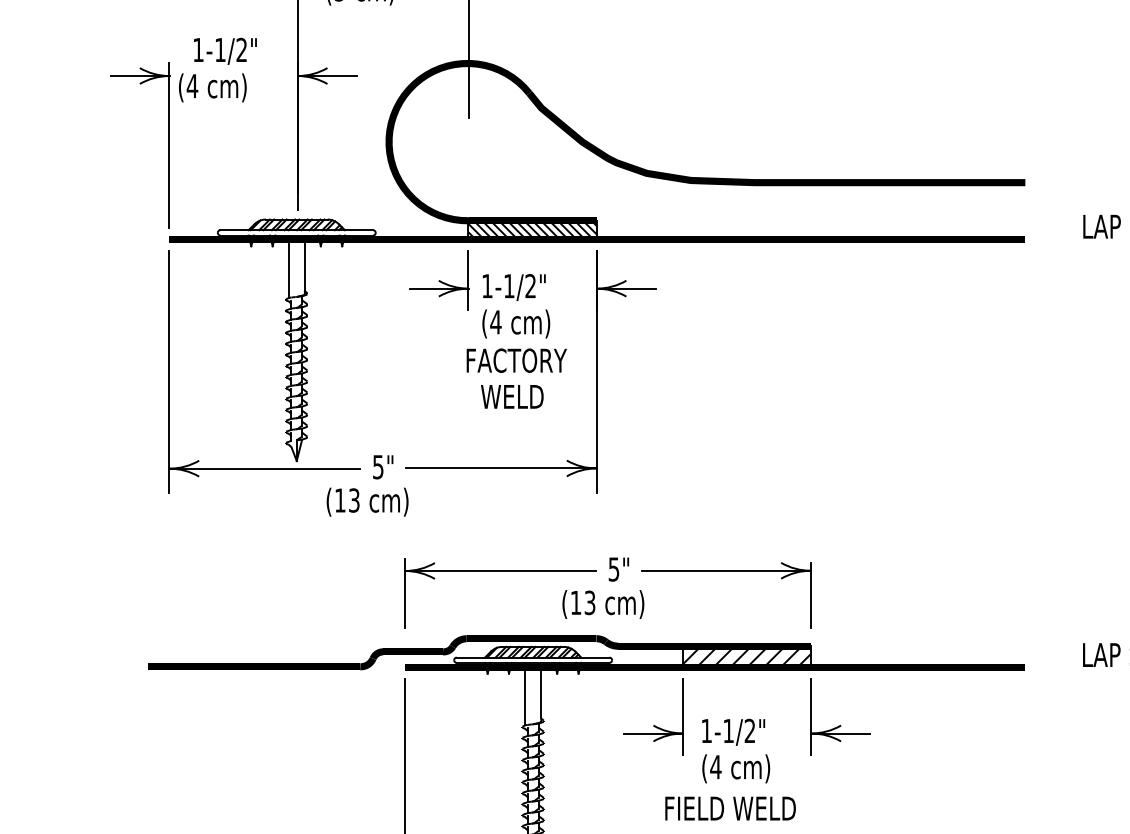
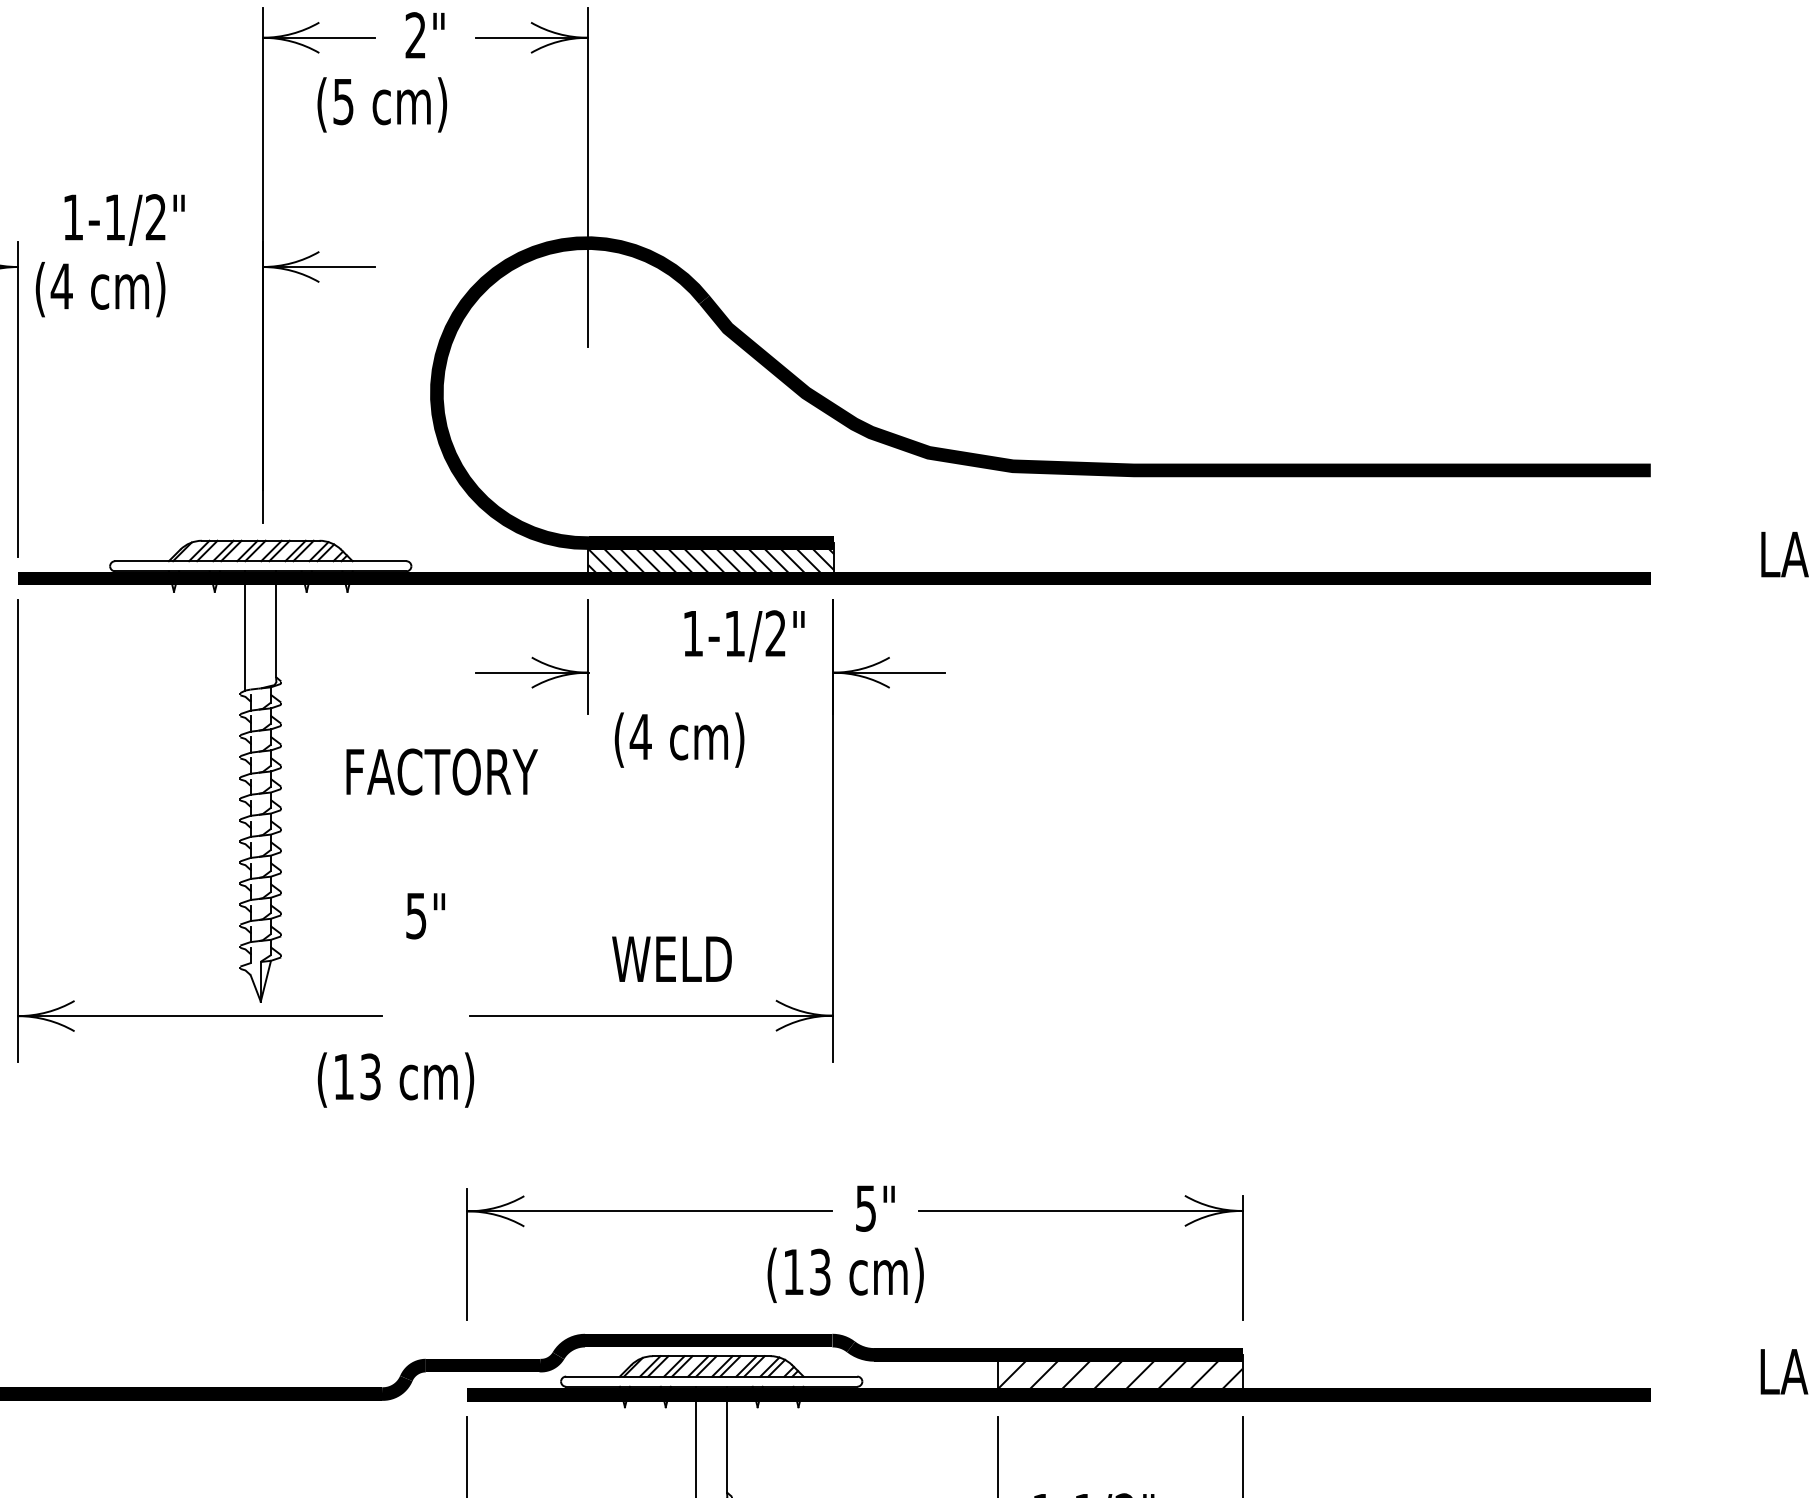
text: (513, 287) -> (742, 636), moved
text: (516, 360) -> (441, 771), moved
text: (512, 396) -> (672, 958), moved
text: (383, 467) -> (426, 916), moved

